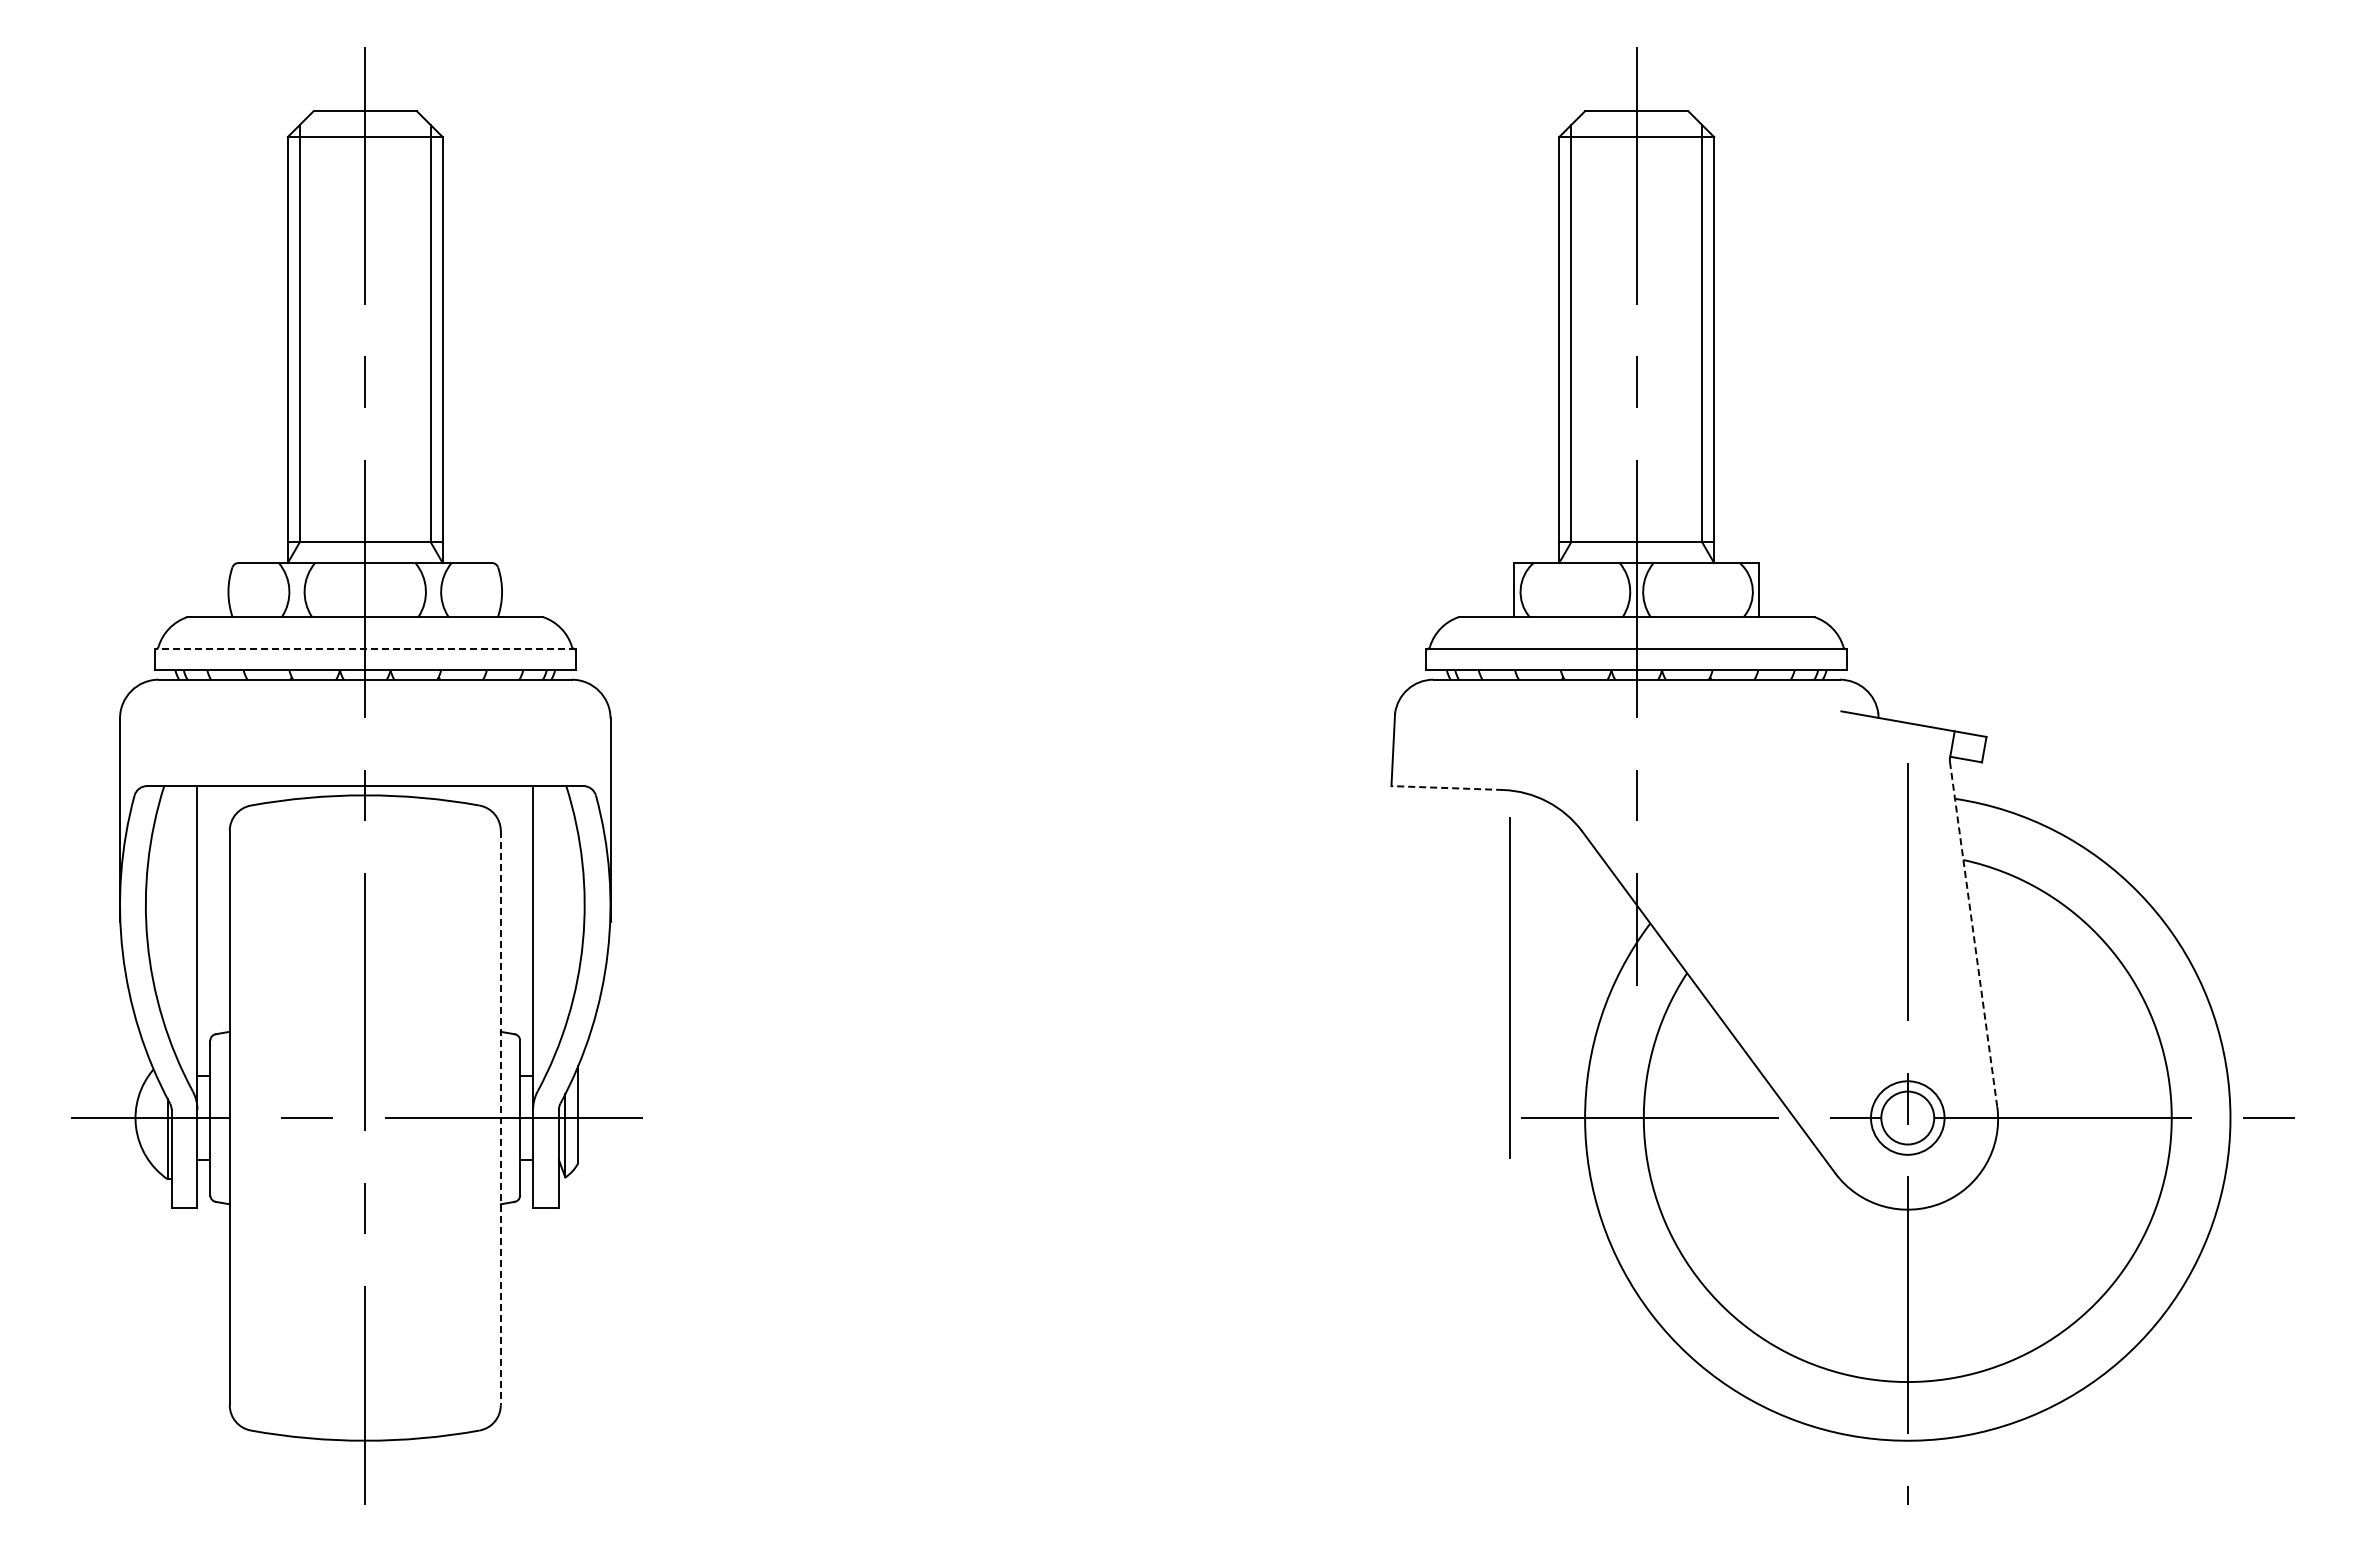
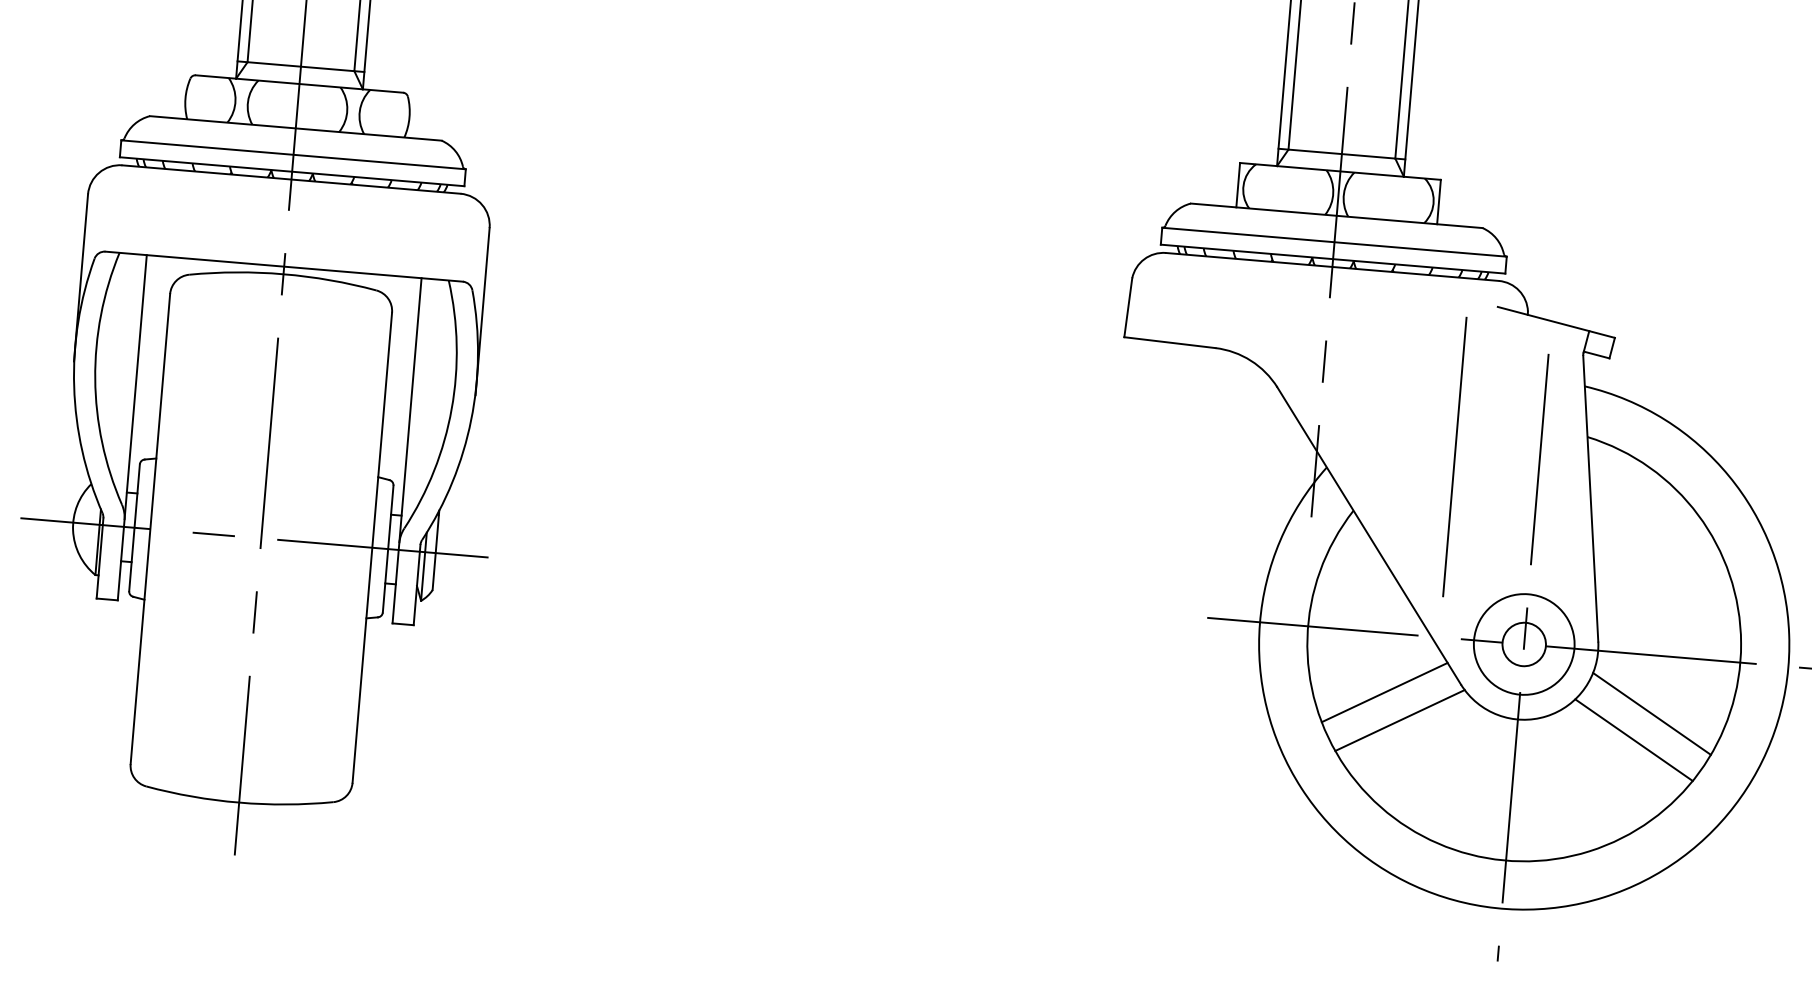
line: (364, 649) -> (292, 154), dashed -> solid
line: (1447, 788) -> (1170, 343), dashed -> solid
line: (1973, 935) -> (1590, 499), dashed -> solid
line: (1509, 987) -> (1454, 456), moved
circle: (1907, 1117) -> (1524, 644), size x1.67
line: (500, 1118) -> (372, 548), dashed -> solid
line: (2069, 1188) -> (1651, 713), added
line: (1743, 1190) -> (1384, 692), added
line: (1764, 1222) -> (1399, 720), added
line: (2050, 1222) -> (1633, 739), added

